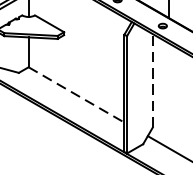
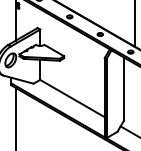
line: (153, 79) -> (124, 88), dashed -> solid
line: (76, 94) -> (72, 98), dashed -> solid

